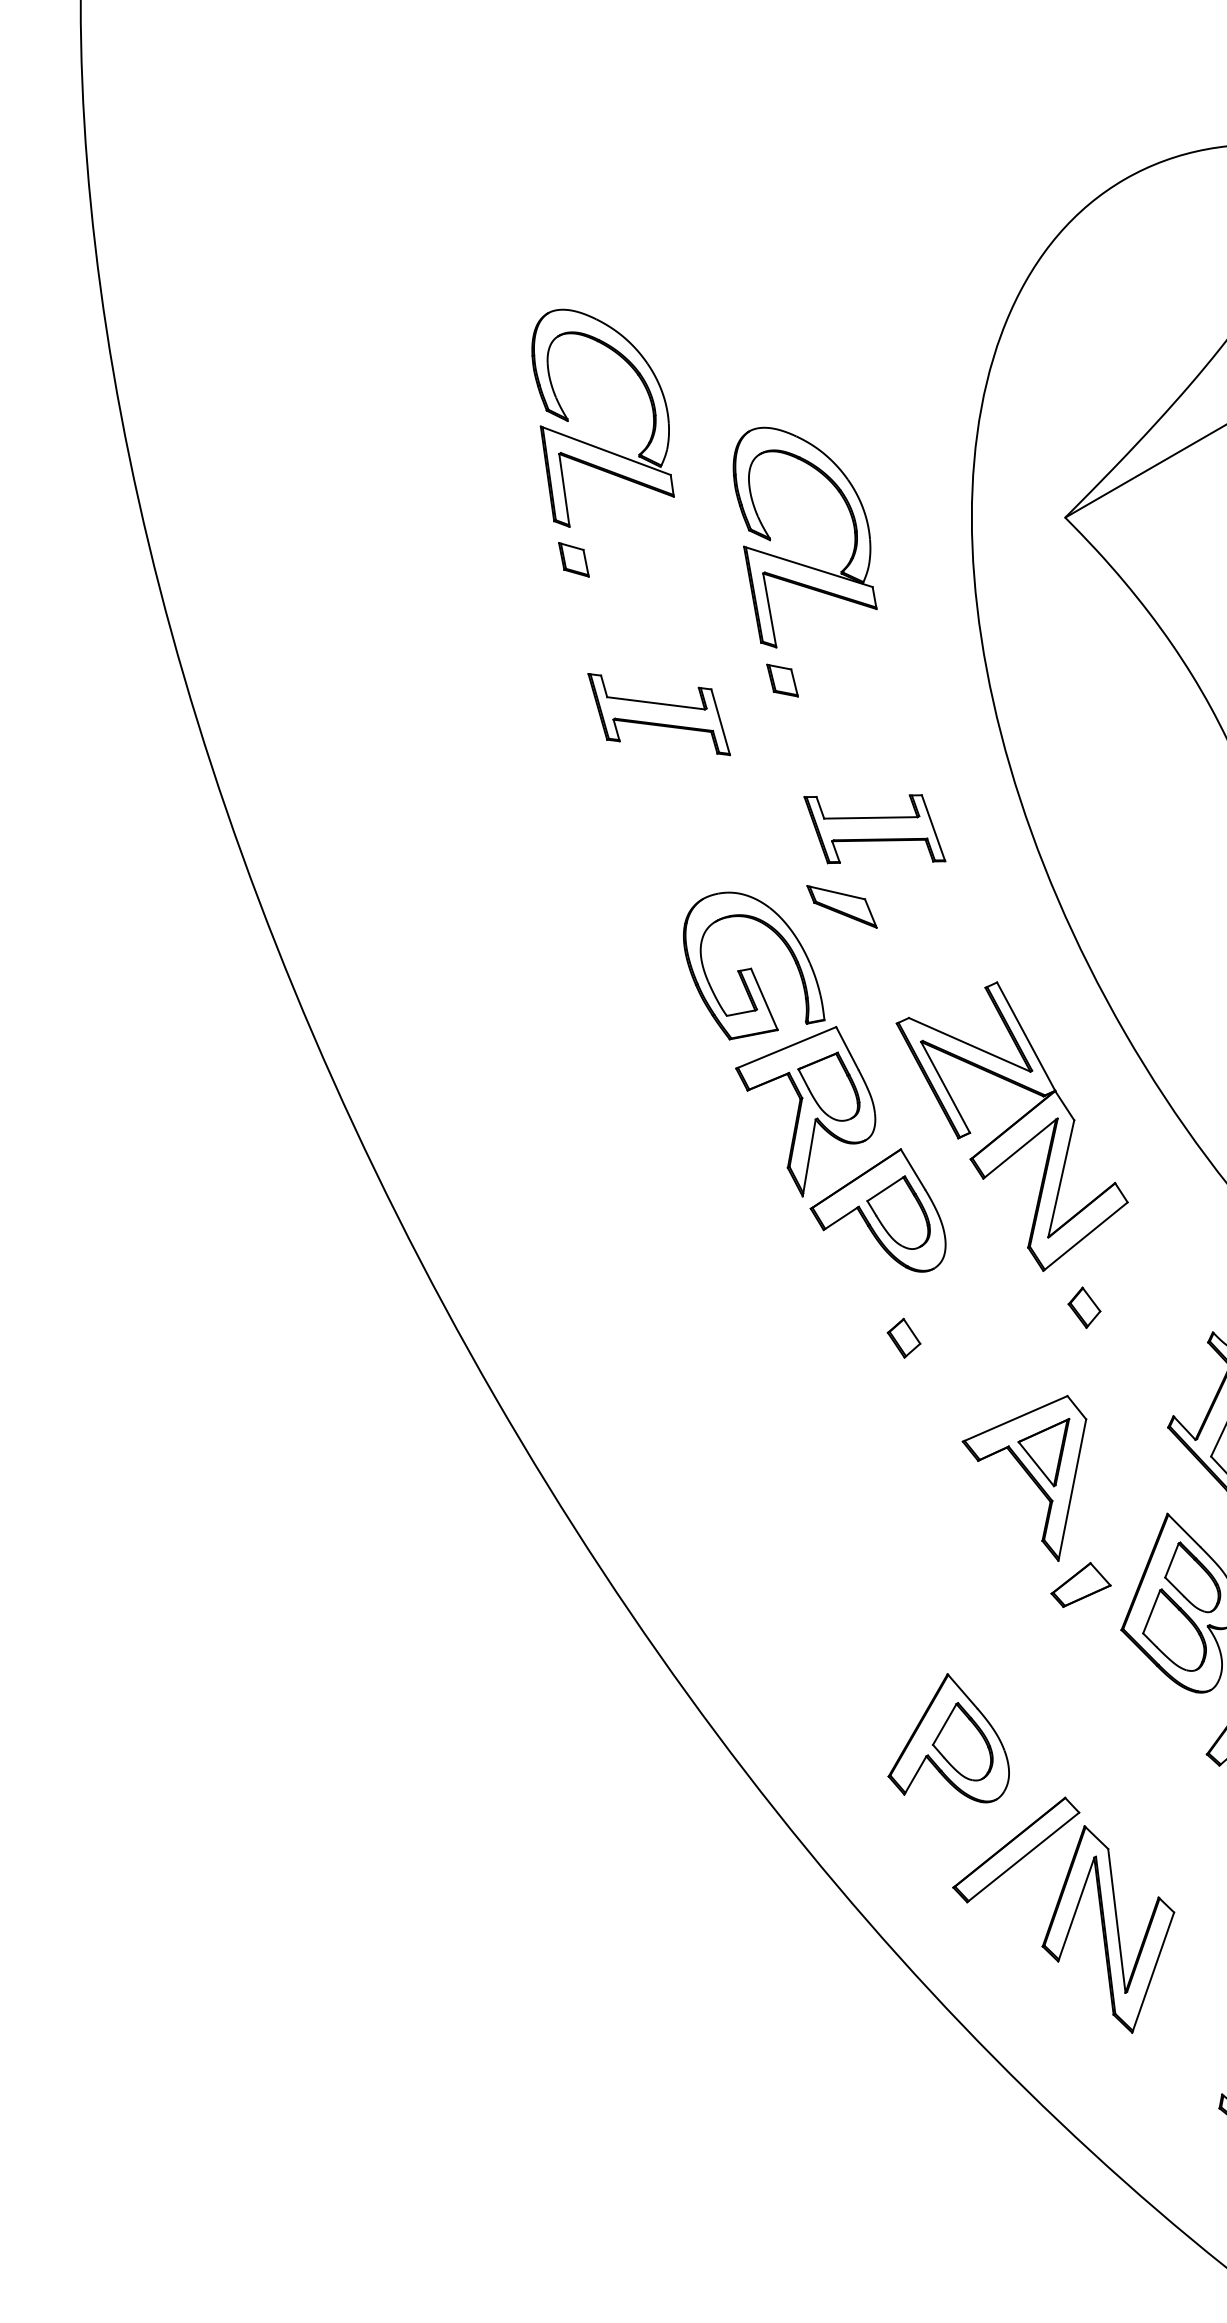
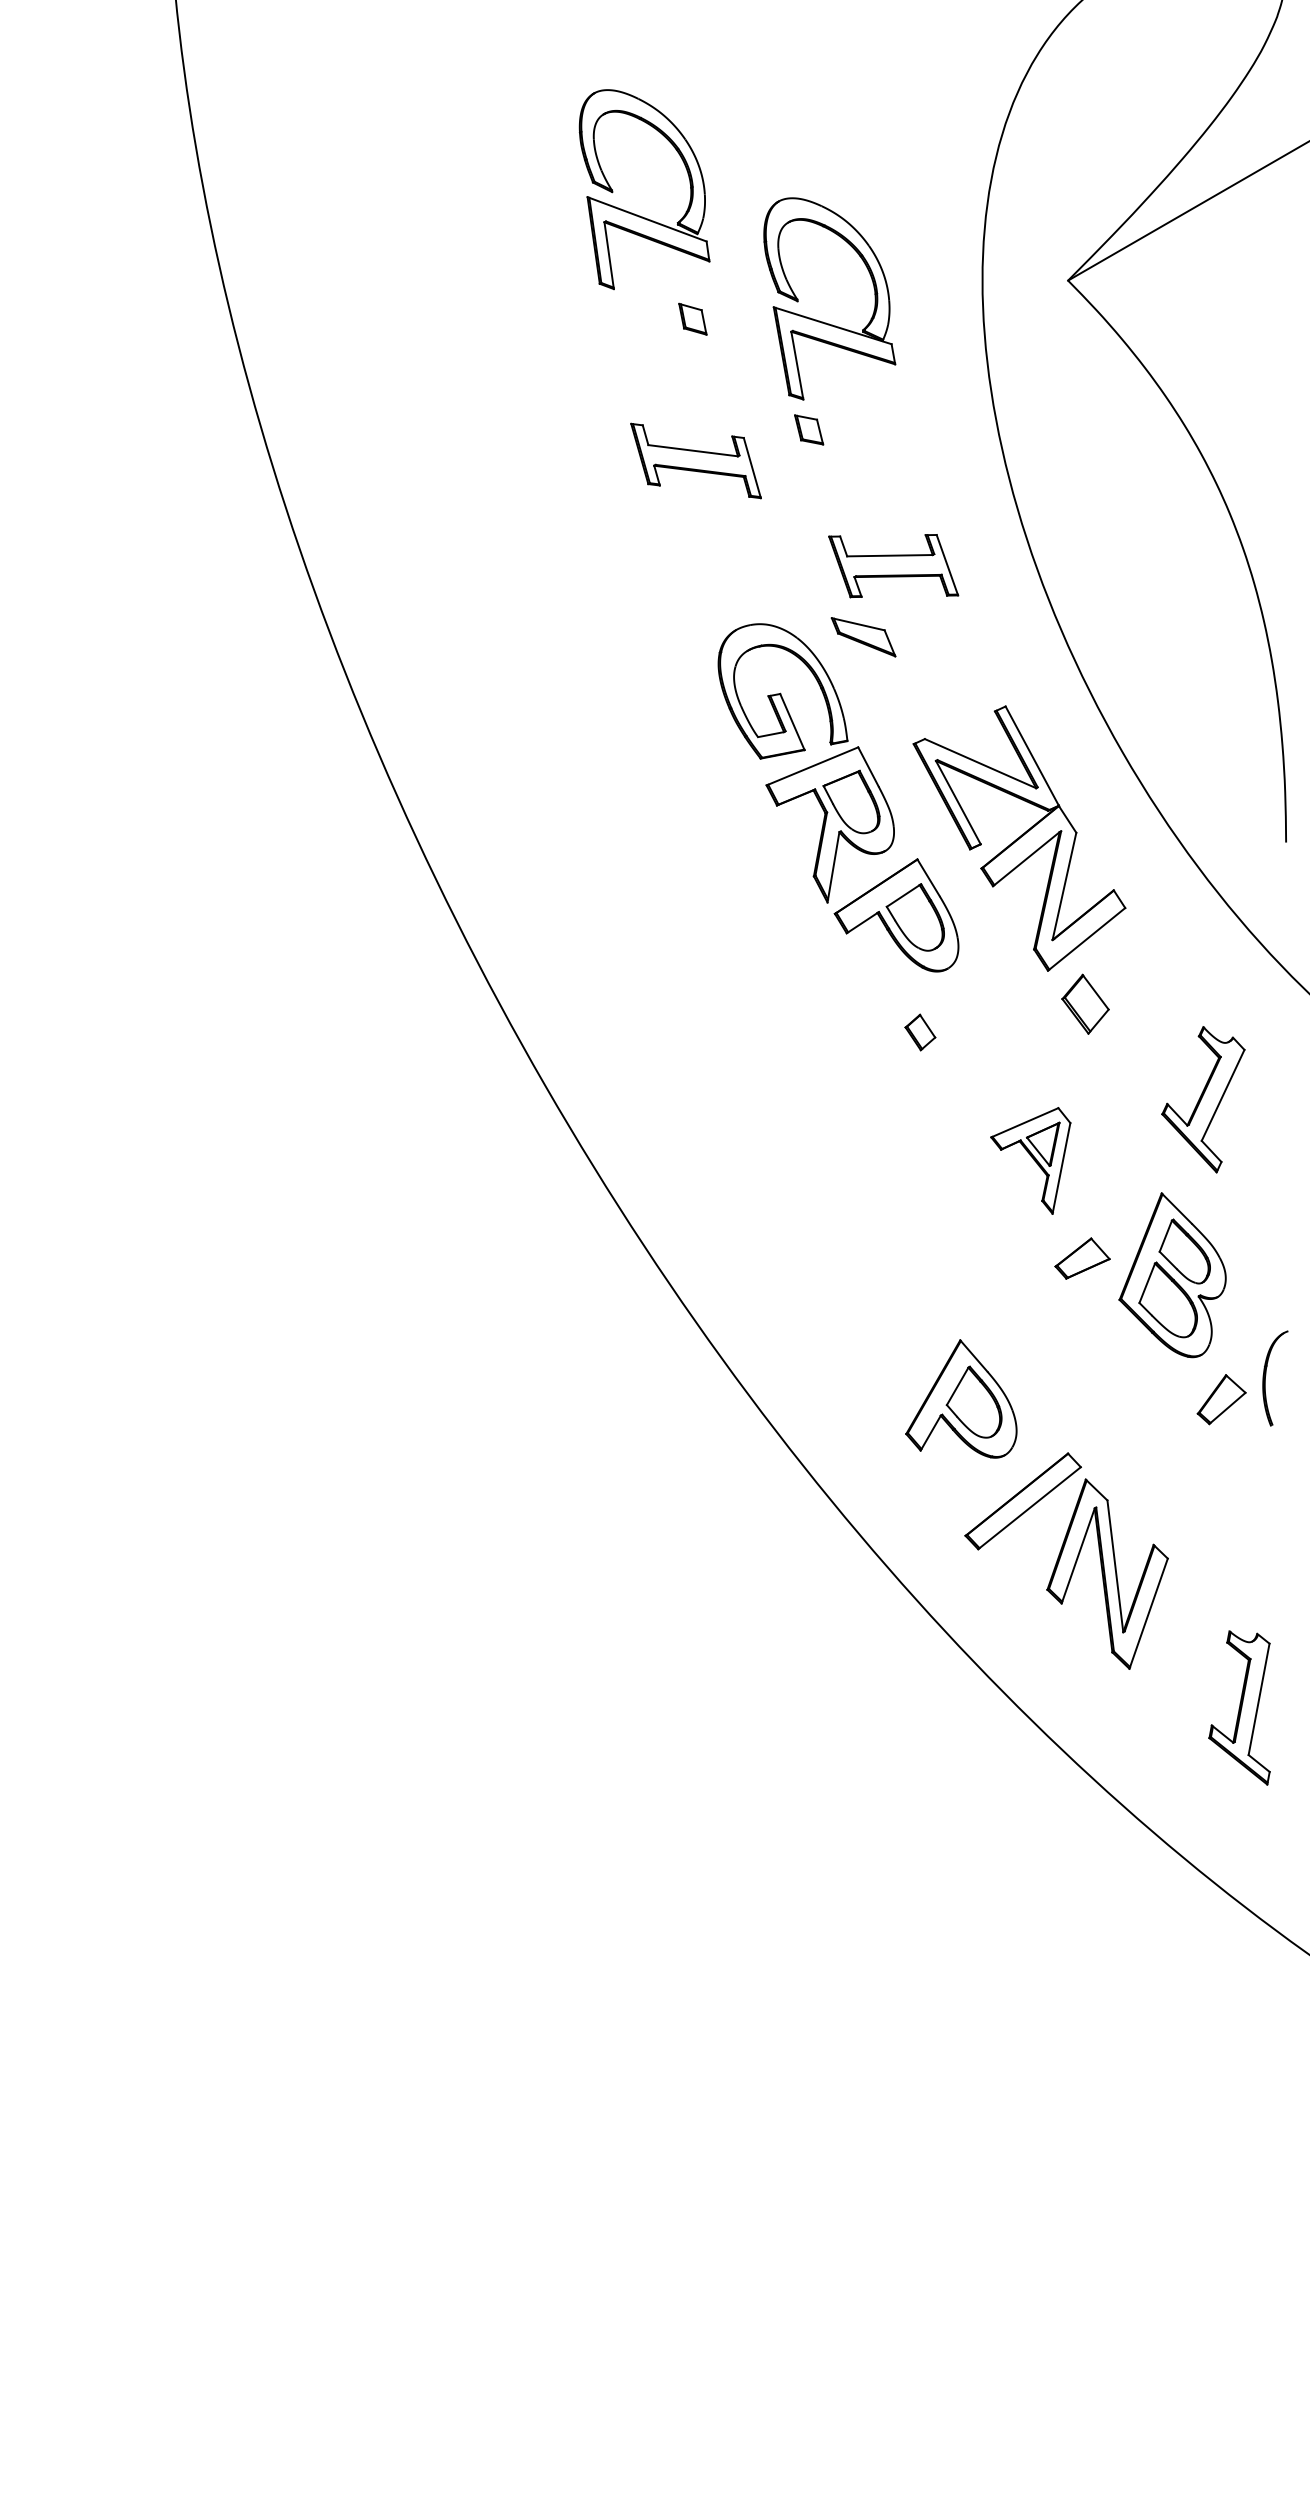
part: (573, 559) -> (692, 318), moved
part: (1084, 1307) -> (1085, 1004), size x1.6
part: (1024, 1477) -> (1030, 1160), size x0.7

